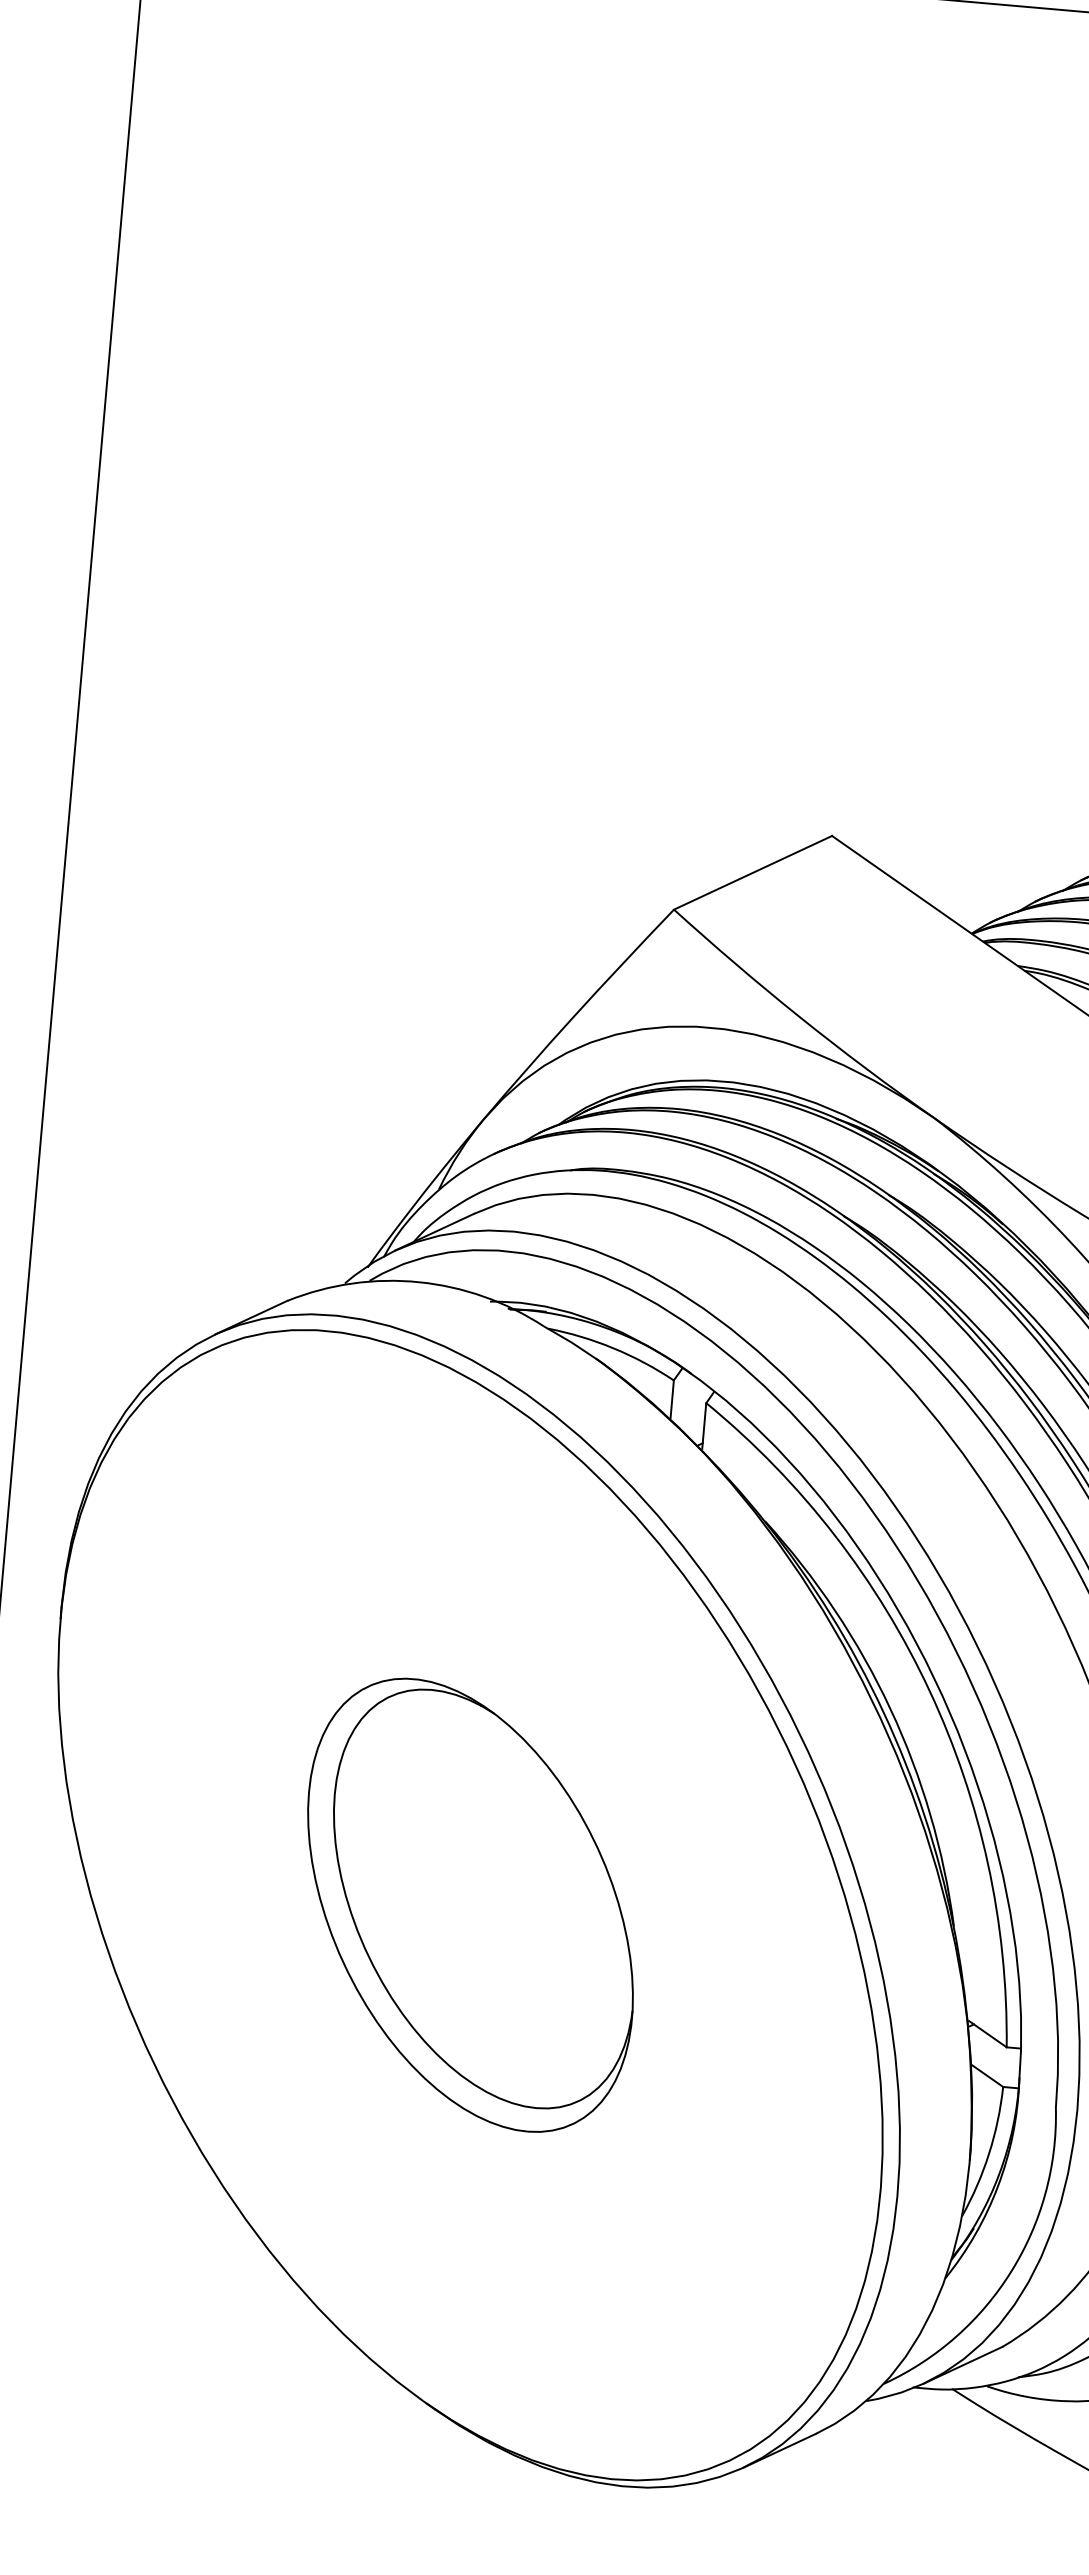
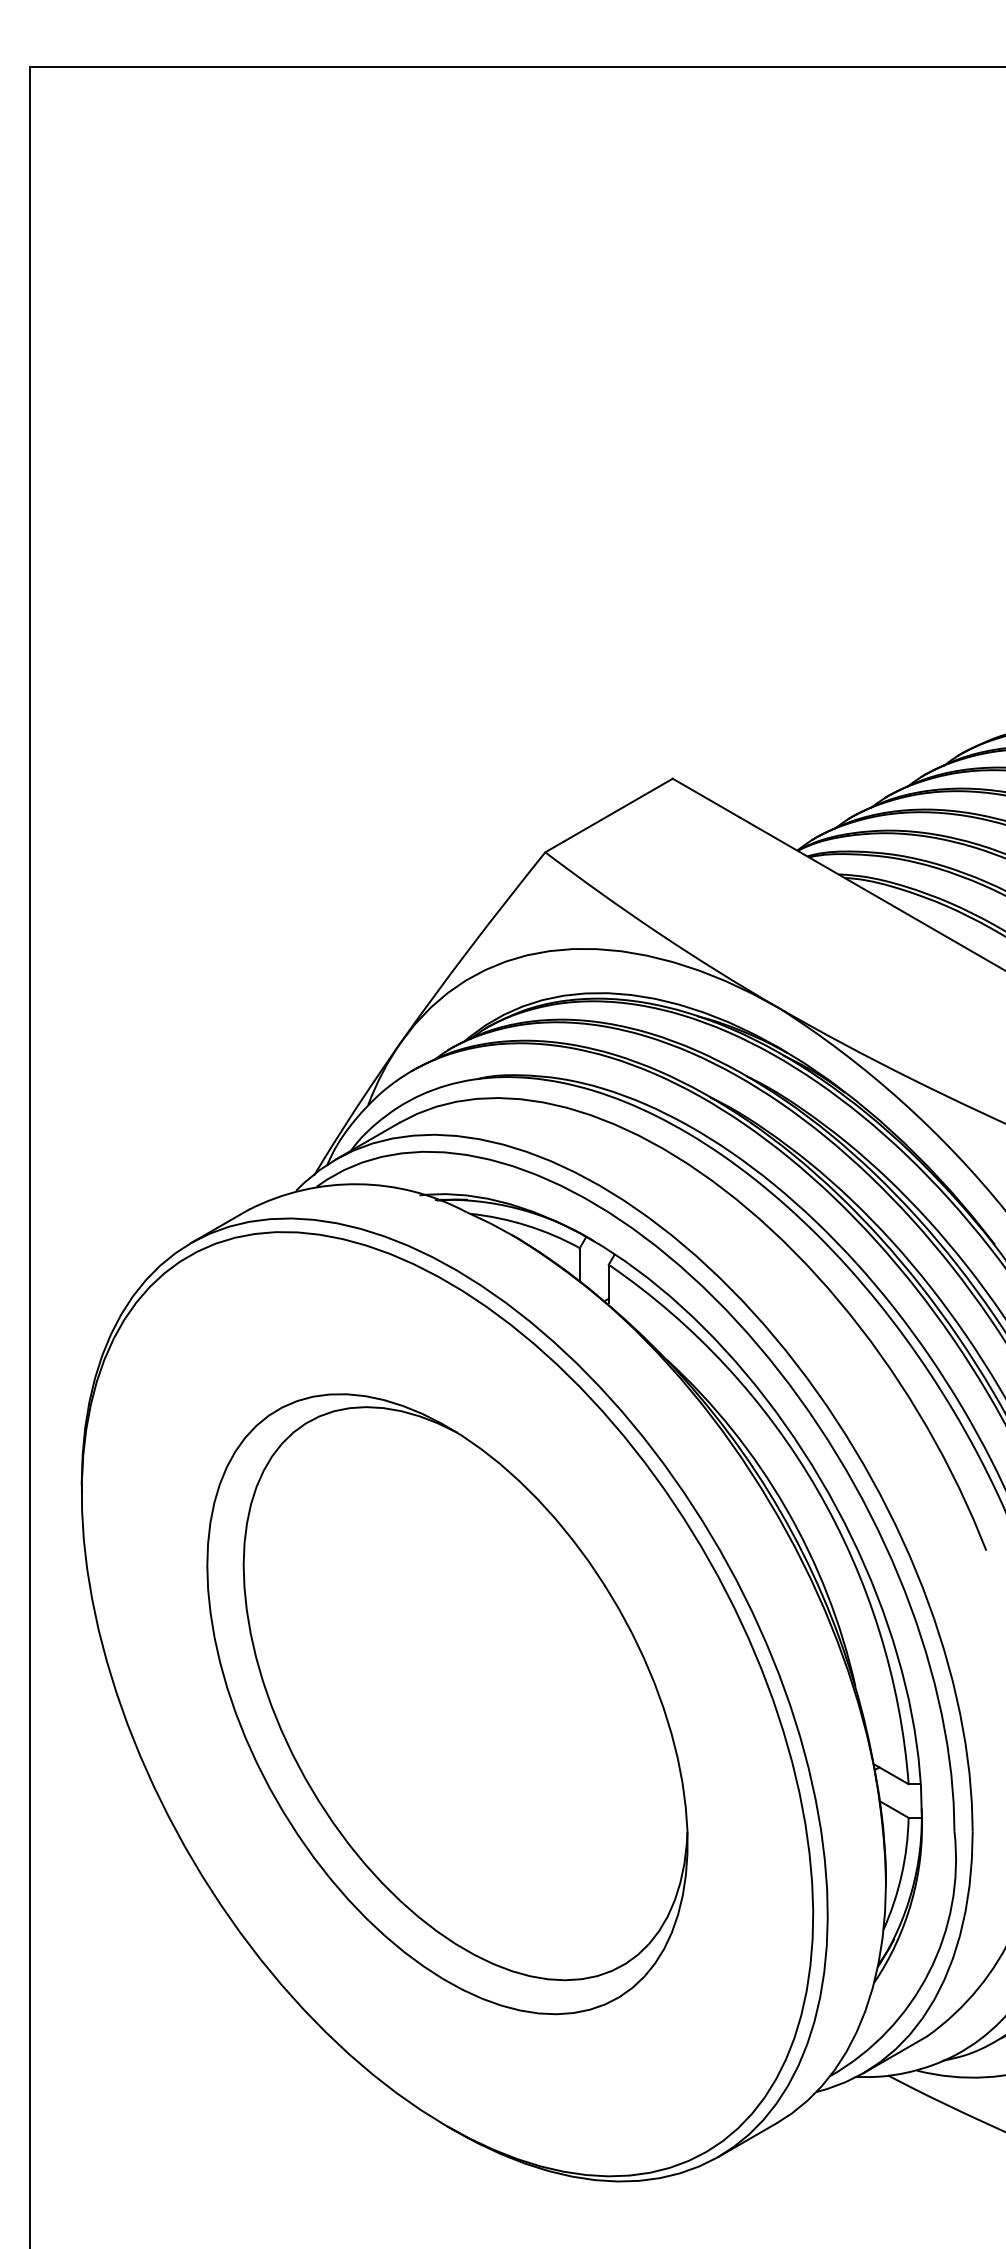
part: (470, 1905) -> (447, 1704), size x1.67

